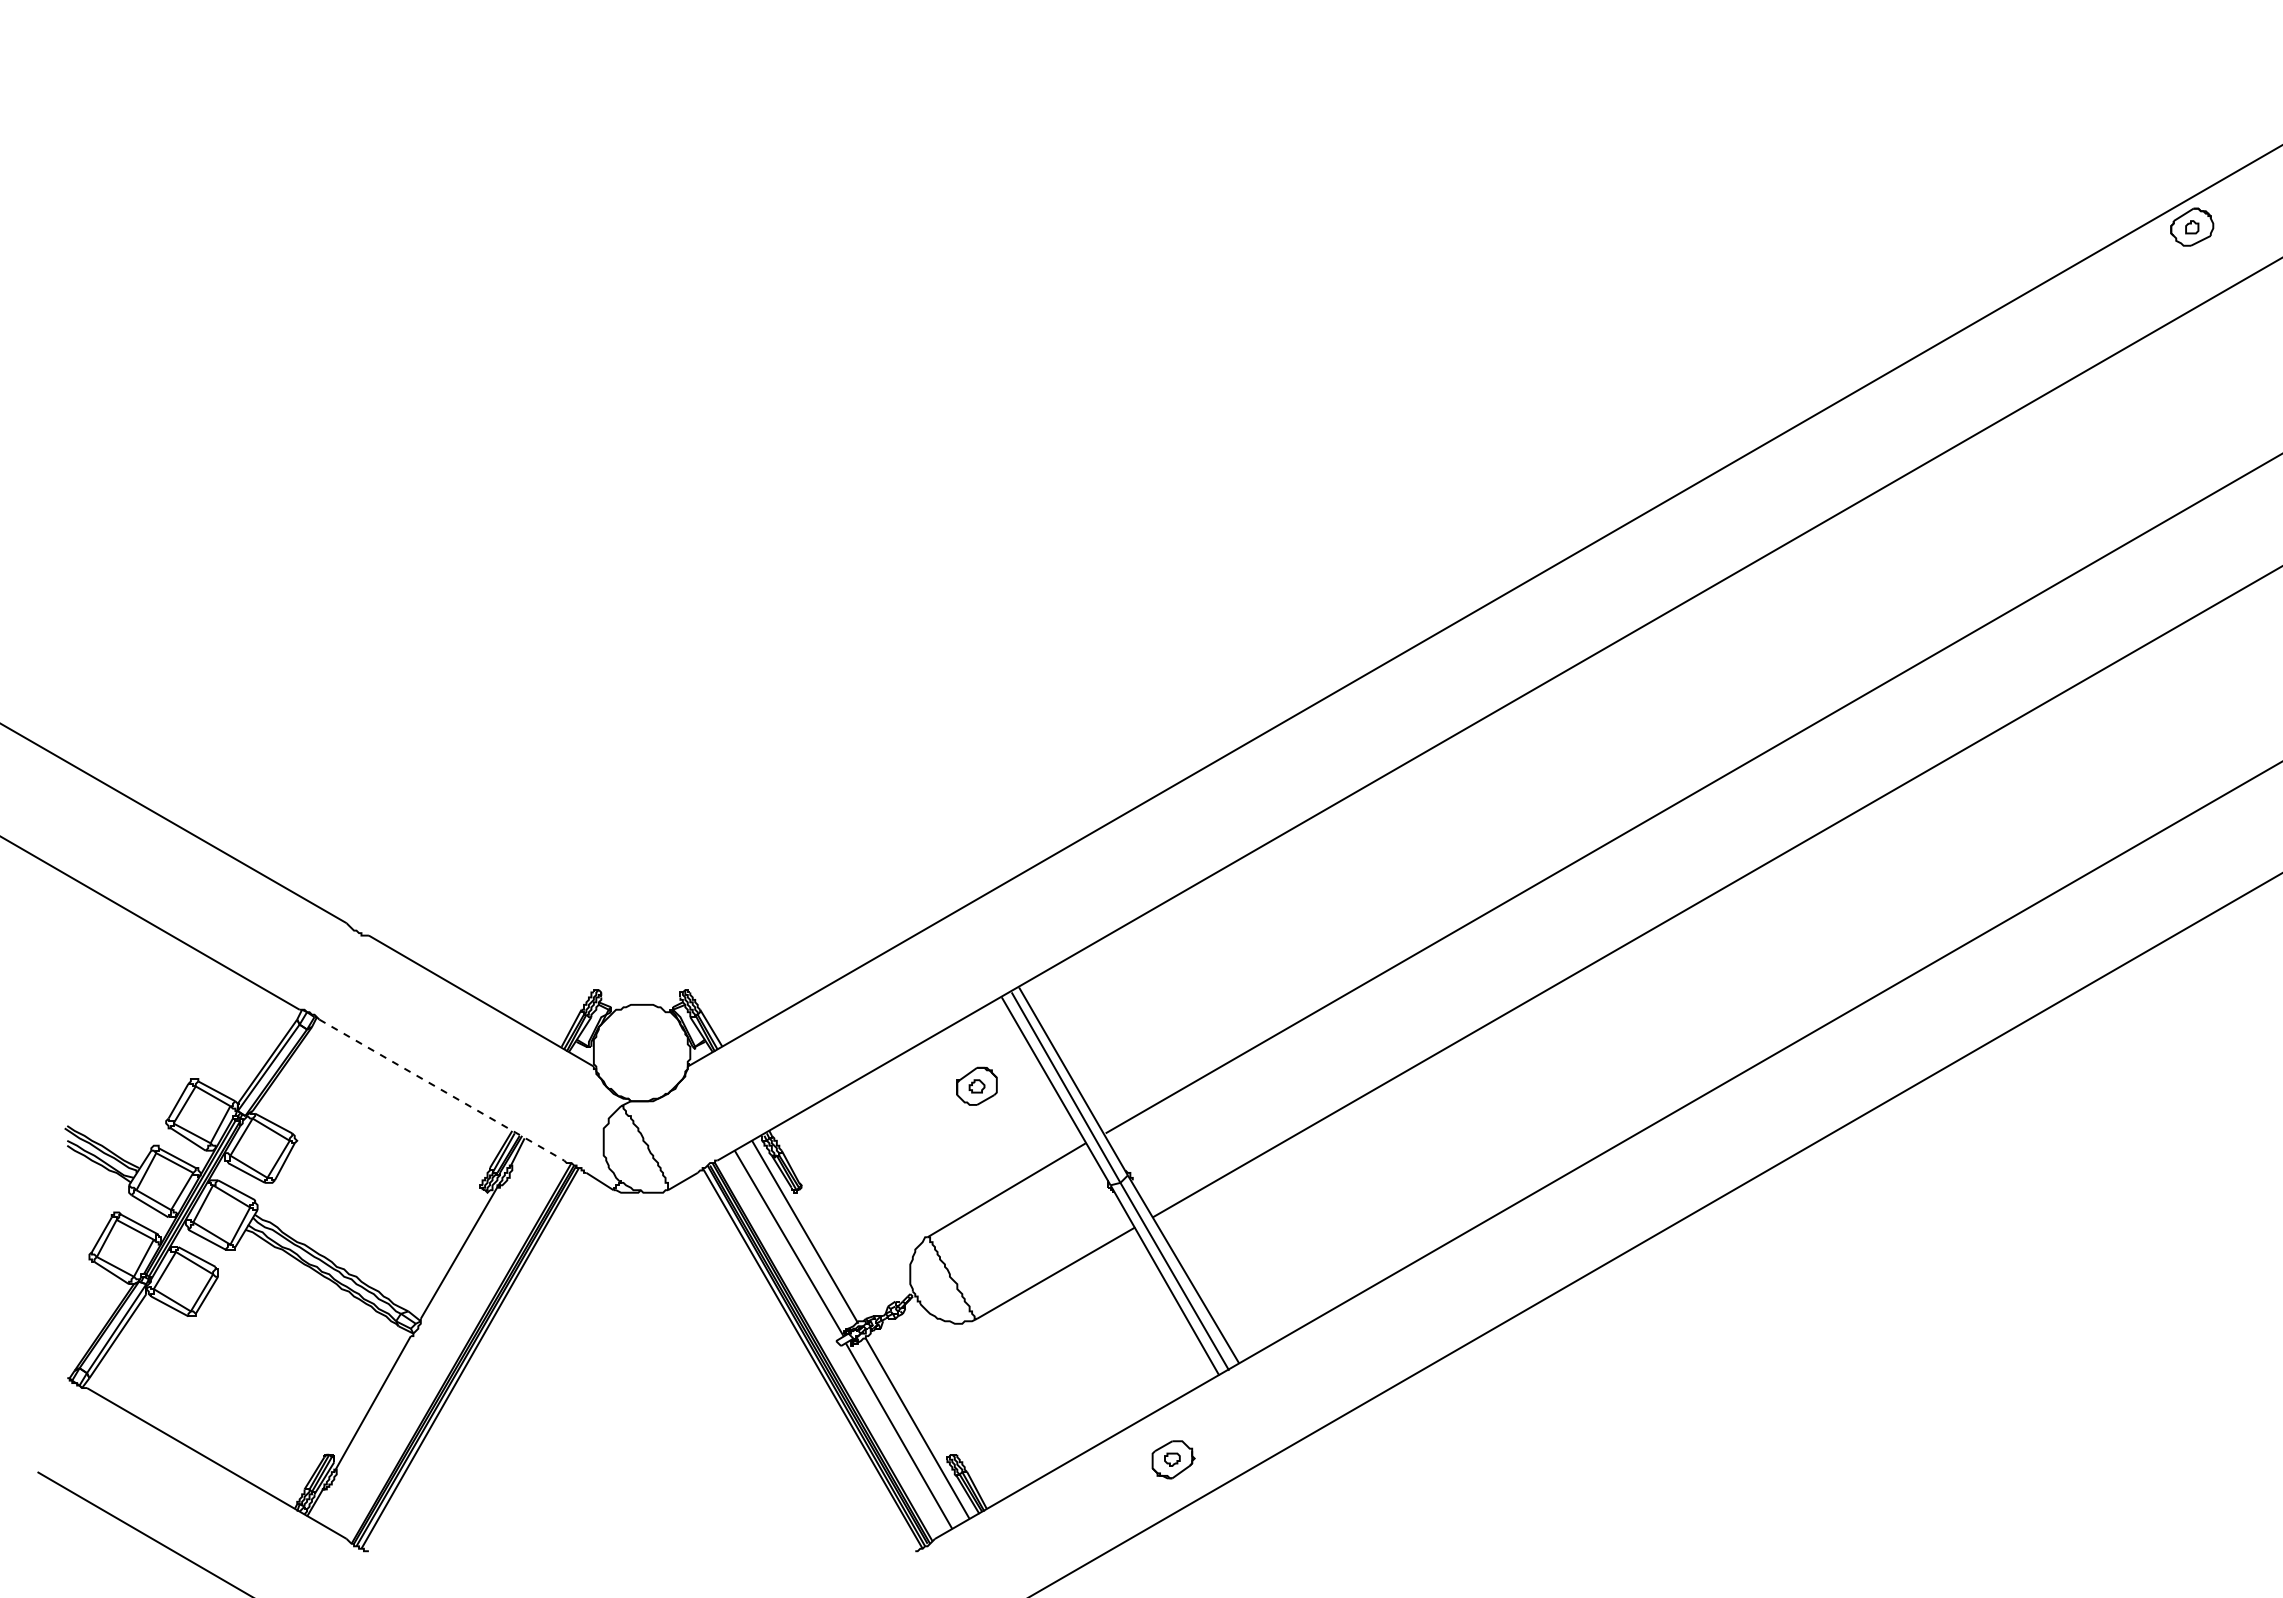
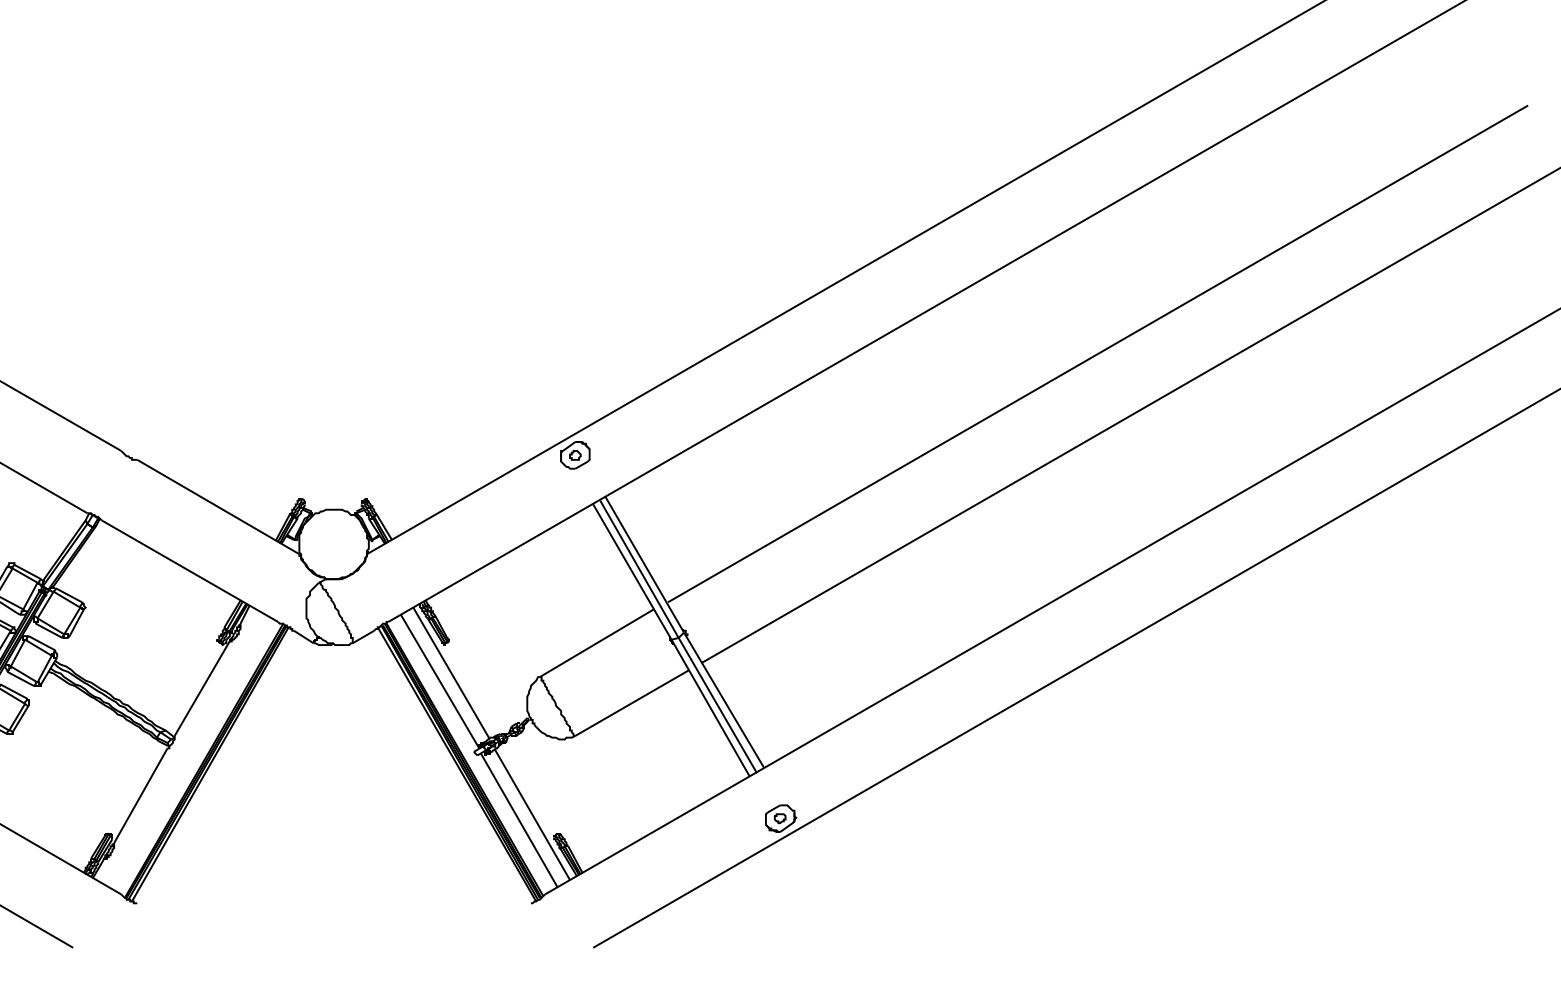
part: (976, 1085) -> (574, 454), moved
line: (442, 1090) -> (190, 571), dashed -> solid
part: (1173, 1459) -> (780, 818), moved

